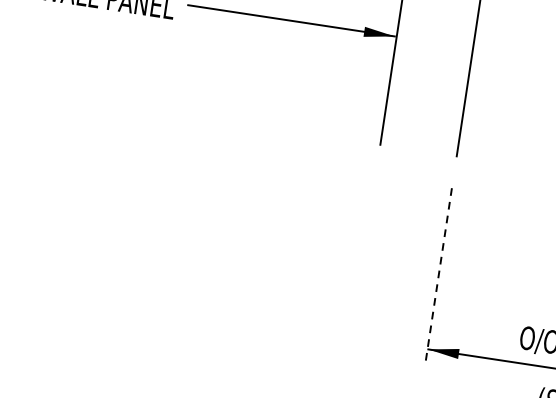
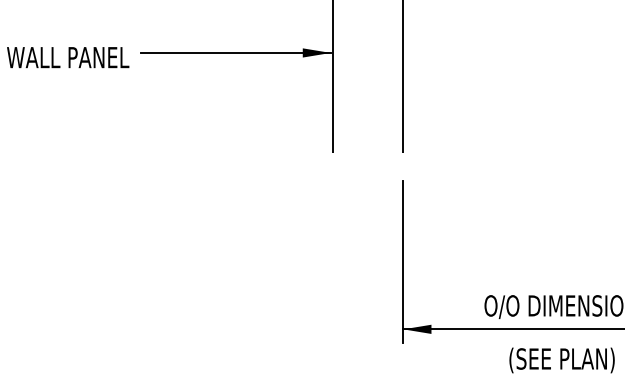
line: (438, 276) -> (402, 262), dashed -> solid

